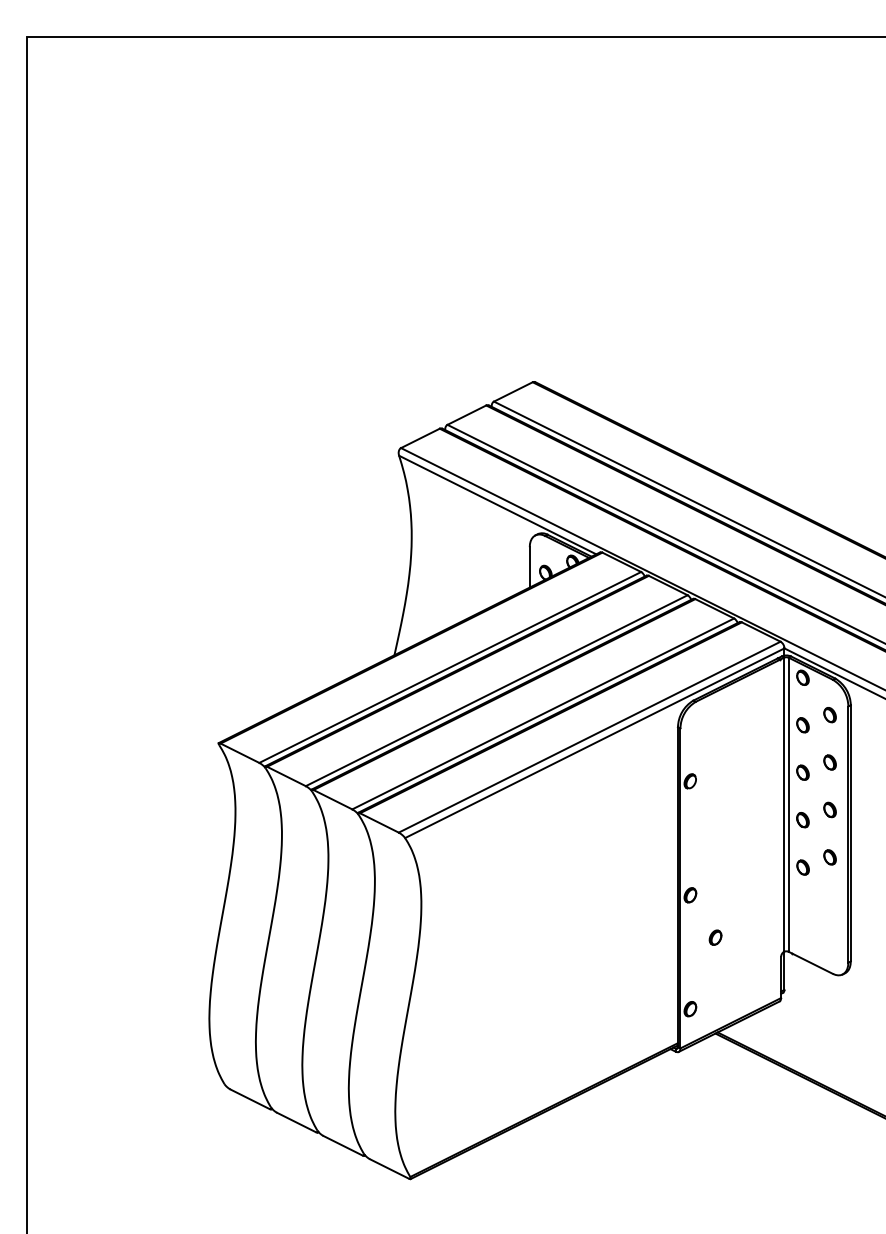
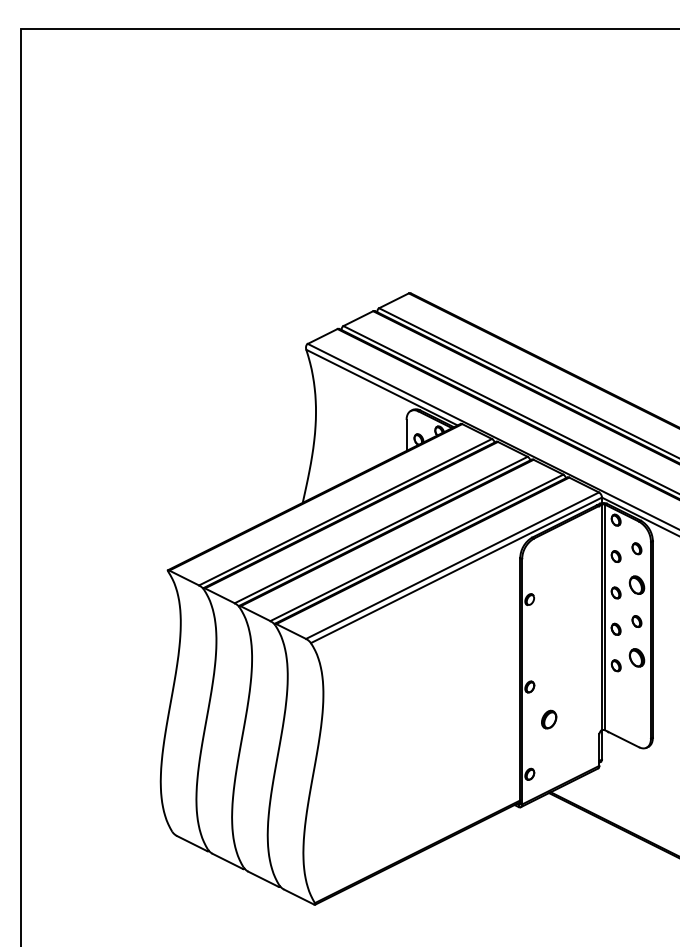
part: (829, 762) -> (636, 585), size x1.6
part: (829, 857) -> (636, 658), size x1.6
part: (715, 937) -> (549, 719), size x1.6

